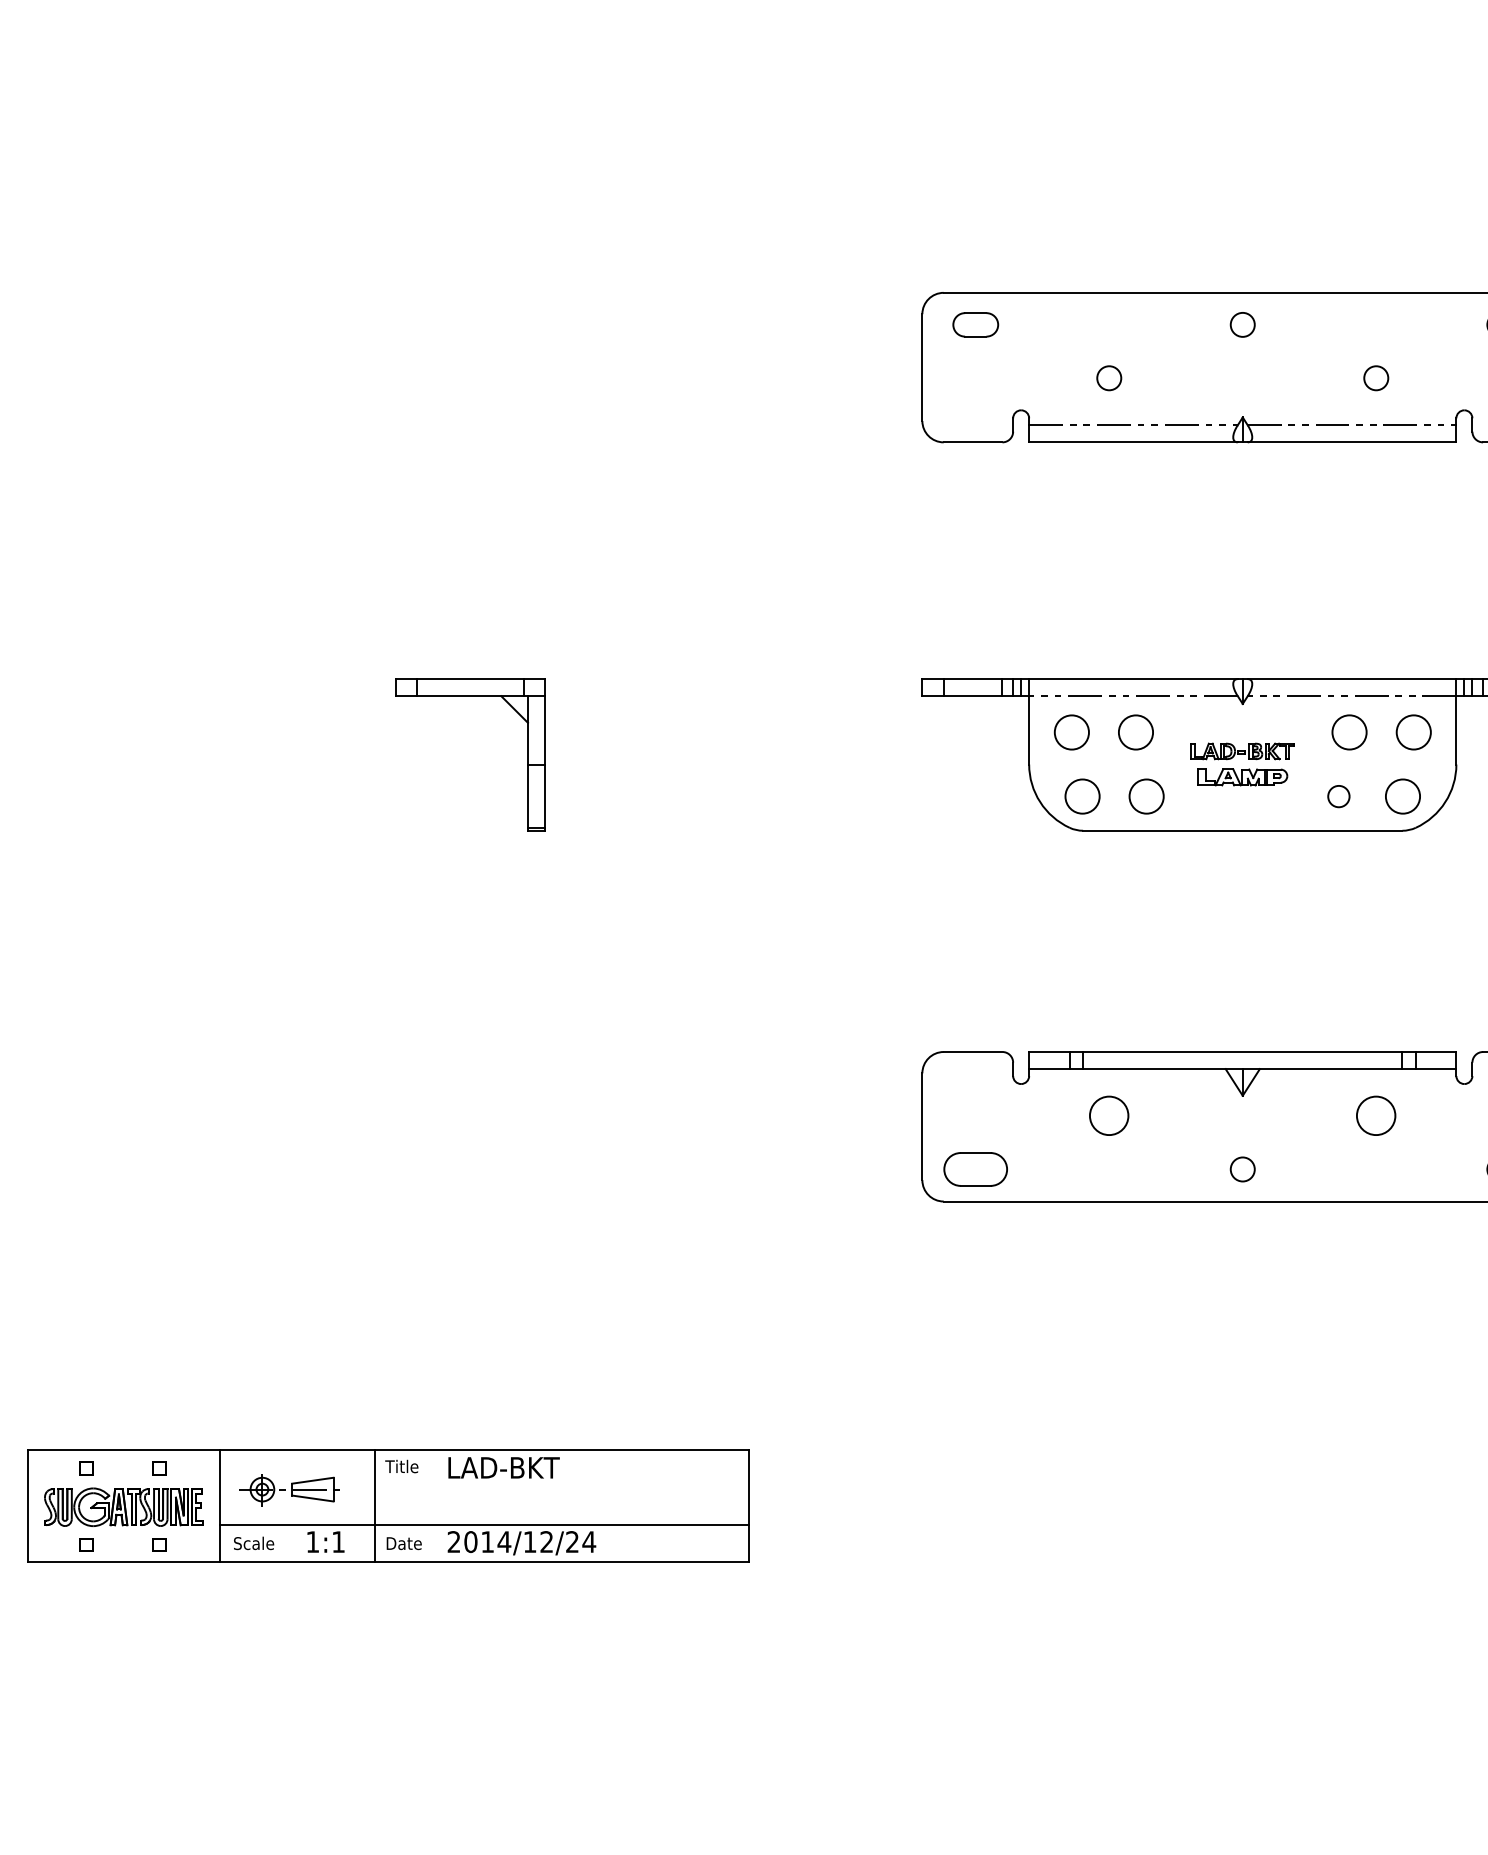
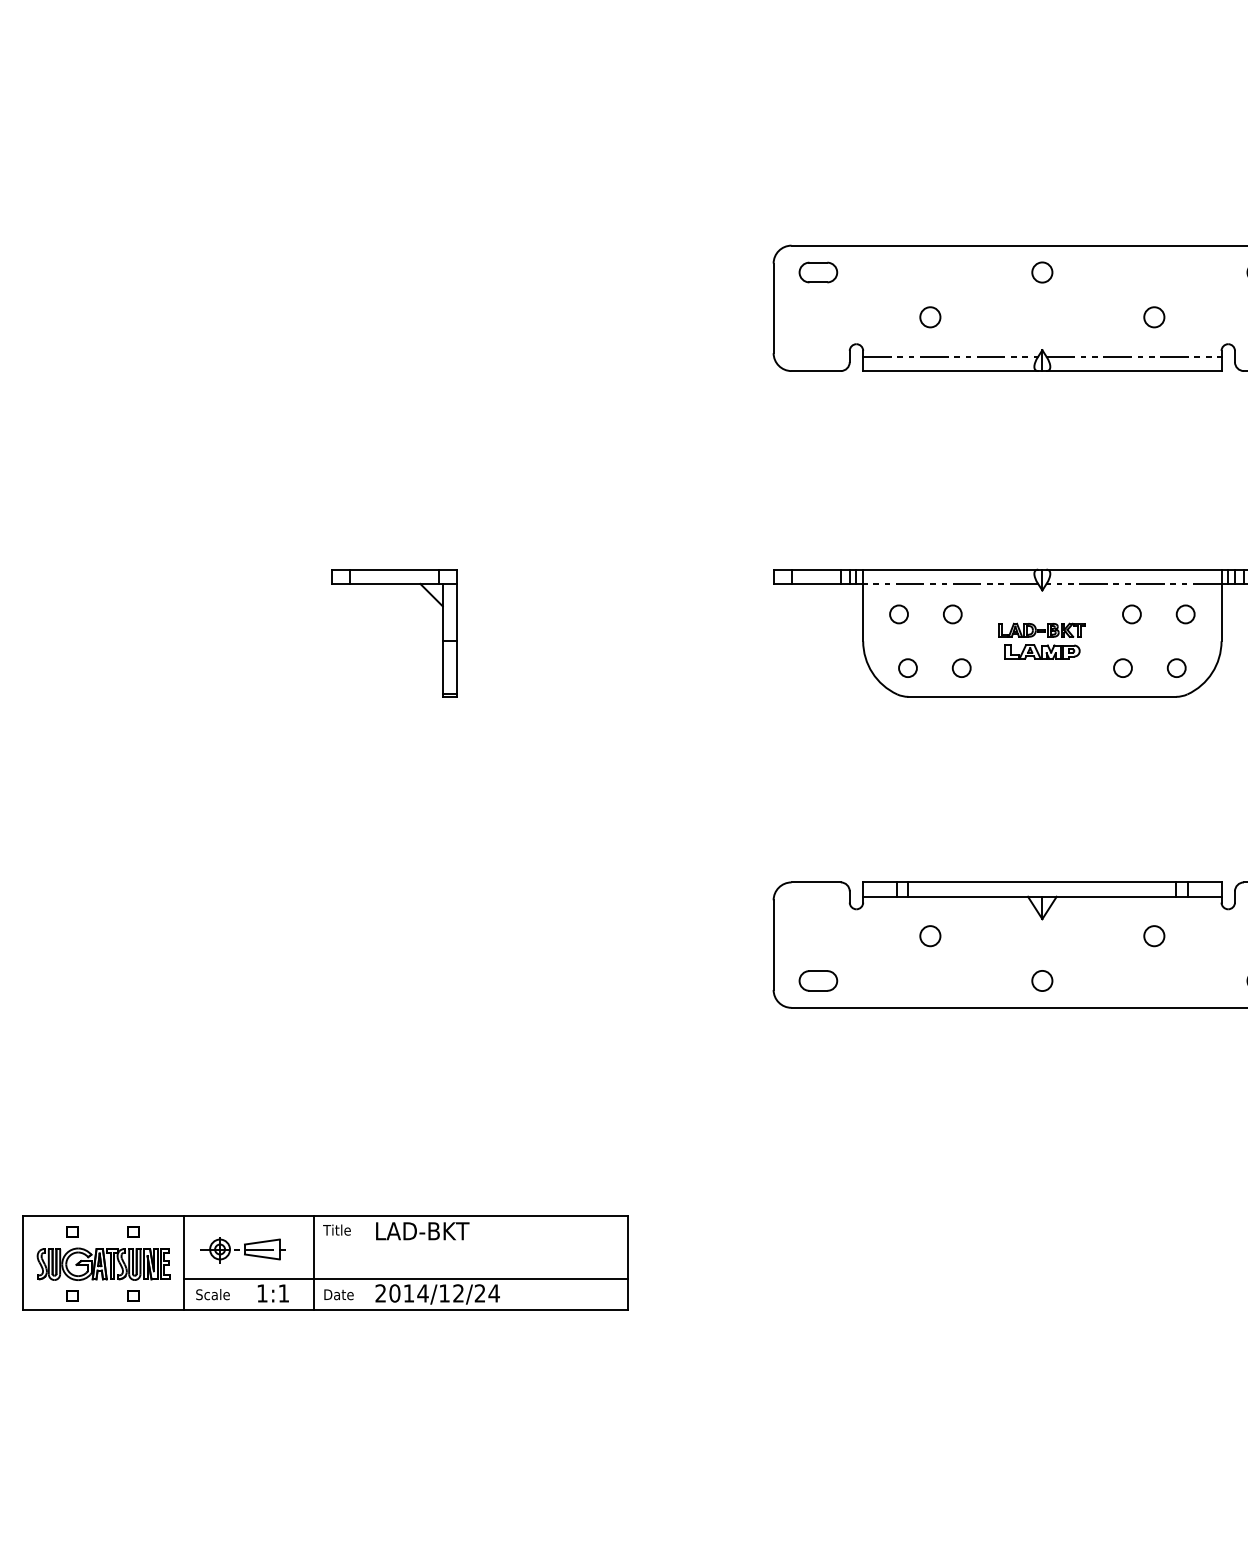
circle: (1071, 732) -> (898, 614), size x0.62
circle: (1135, 732) -> (952, 614), size x0.62
circle: (1349, 732) -> (1131, 614), size x0.62
circle: (1413, 732) -> (1185, 614), size x0.62
circle: (1081, 796) -> (907, 668), size x0.62
circle: (1146, 796) -> (961, 668), size x0.62
circle: (1402, 796) -> (1176, 668), size x0.62
circle: (1109, 1116) -> (930, 936), size x0.62
circle: (1376, 1116) -> (1154, 936), size x0.62
part: (975, 1168) -> (818, 980), size x0.71

